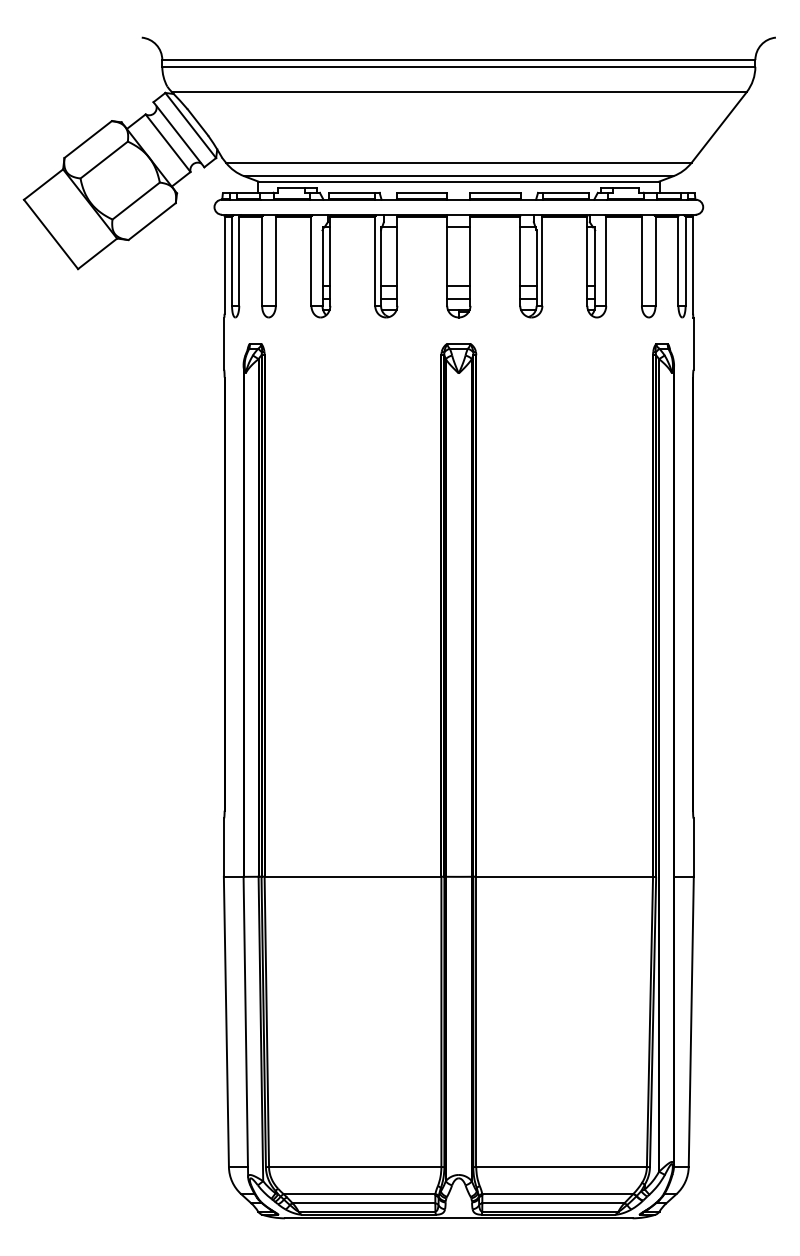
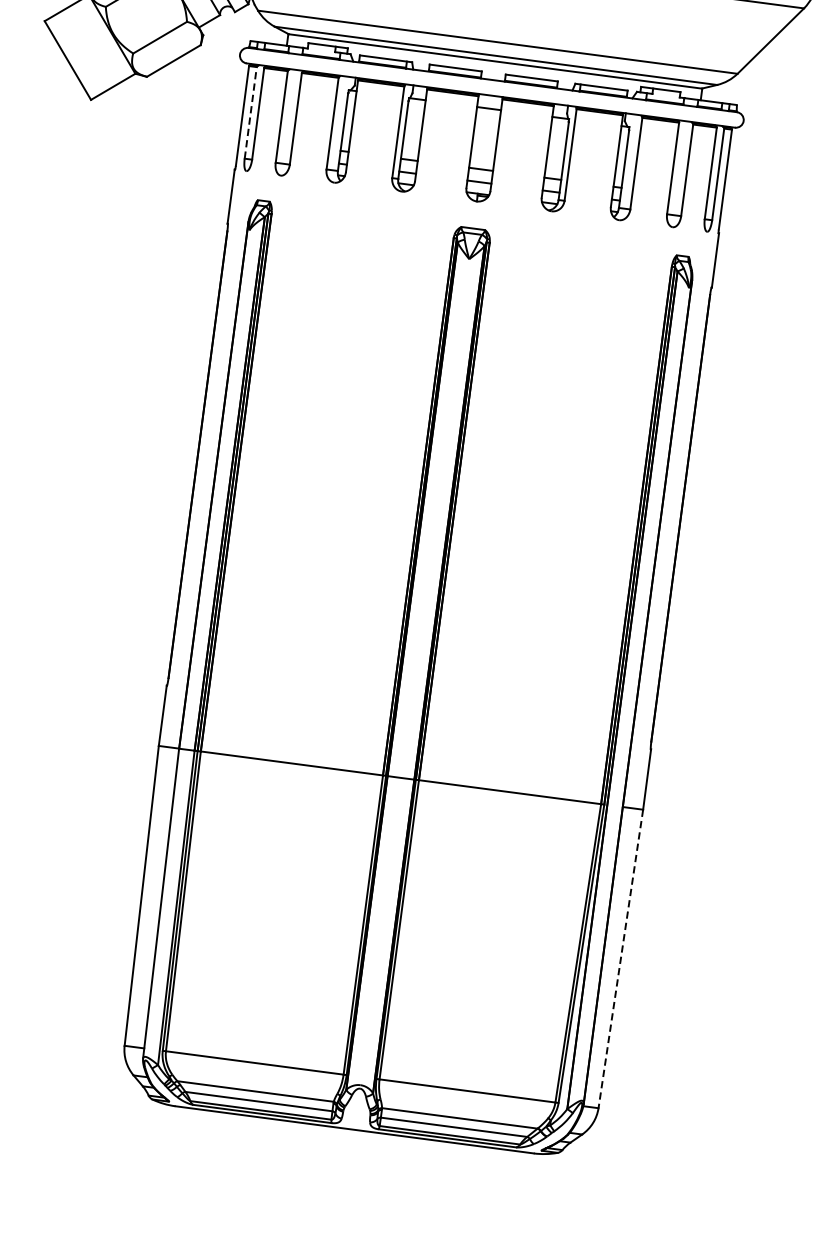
line: (232, 260) -> (251, 112), solid -> dashed
line: (691, 1022) -> (620, 959), solid -> dashed

